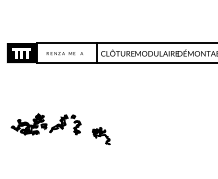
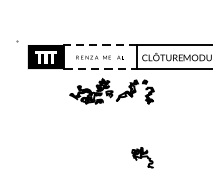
line: (66, 43) -> (100, 45), solid -> dashed
line: (67, 63) -> (101, 69), solid -> dashed
part: (45, 124) -> (111, 91), moved

